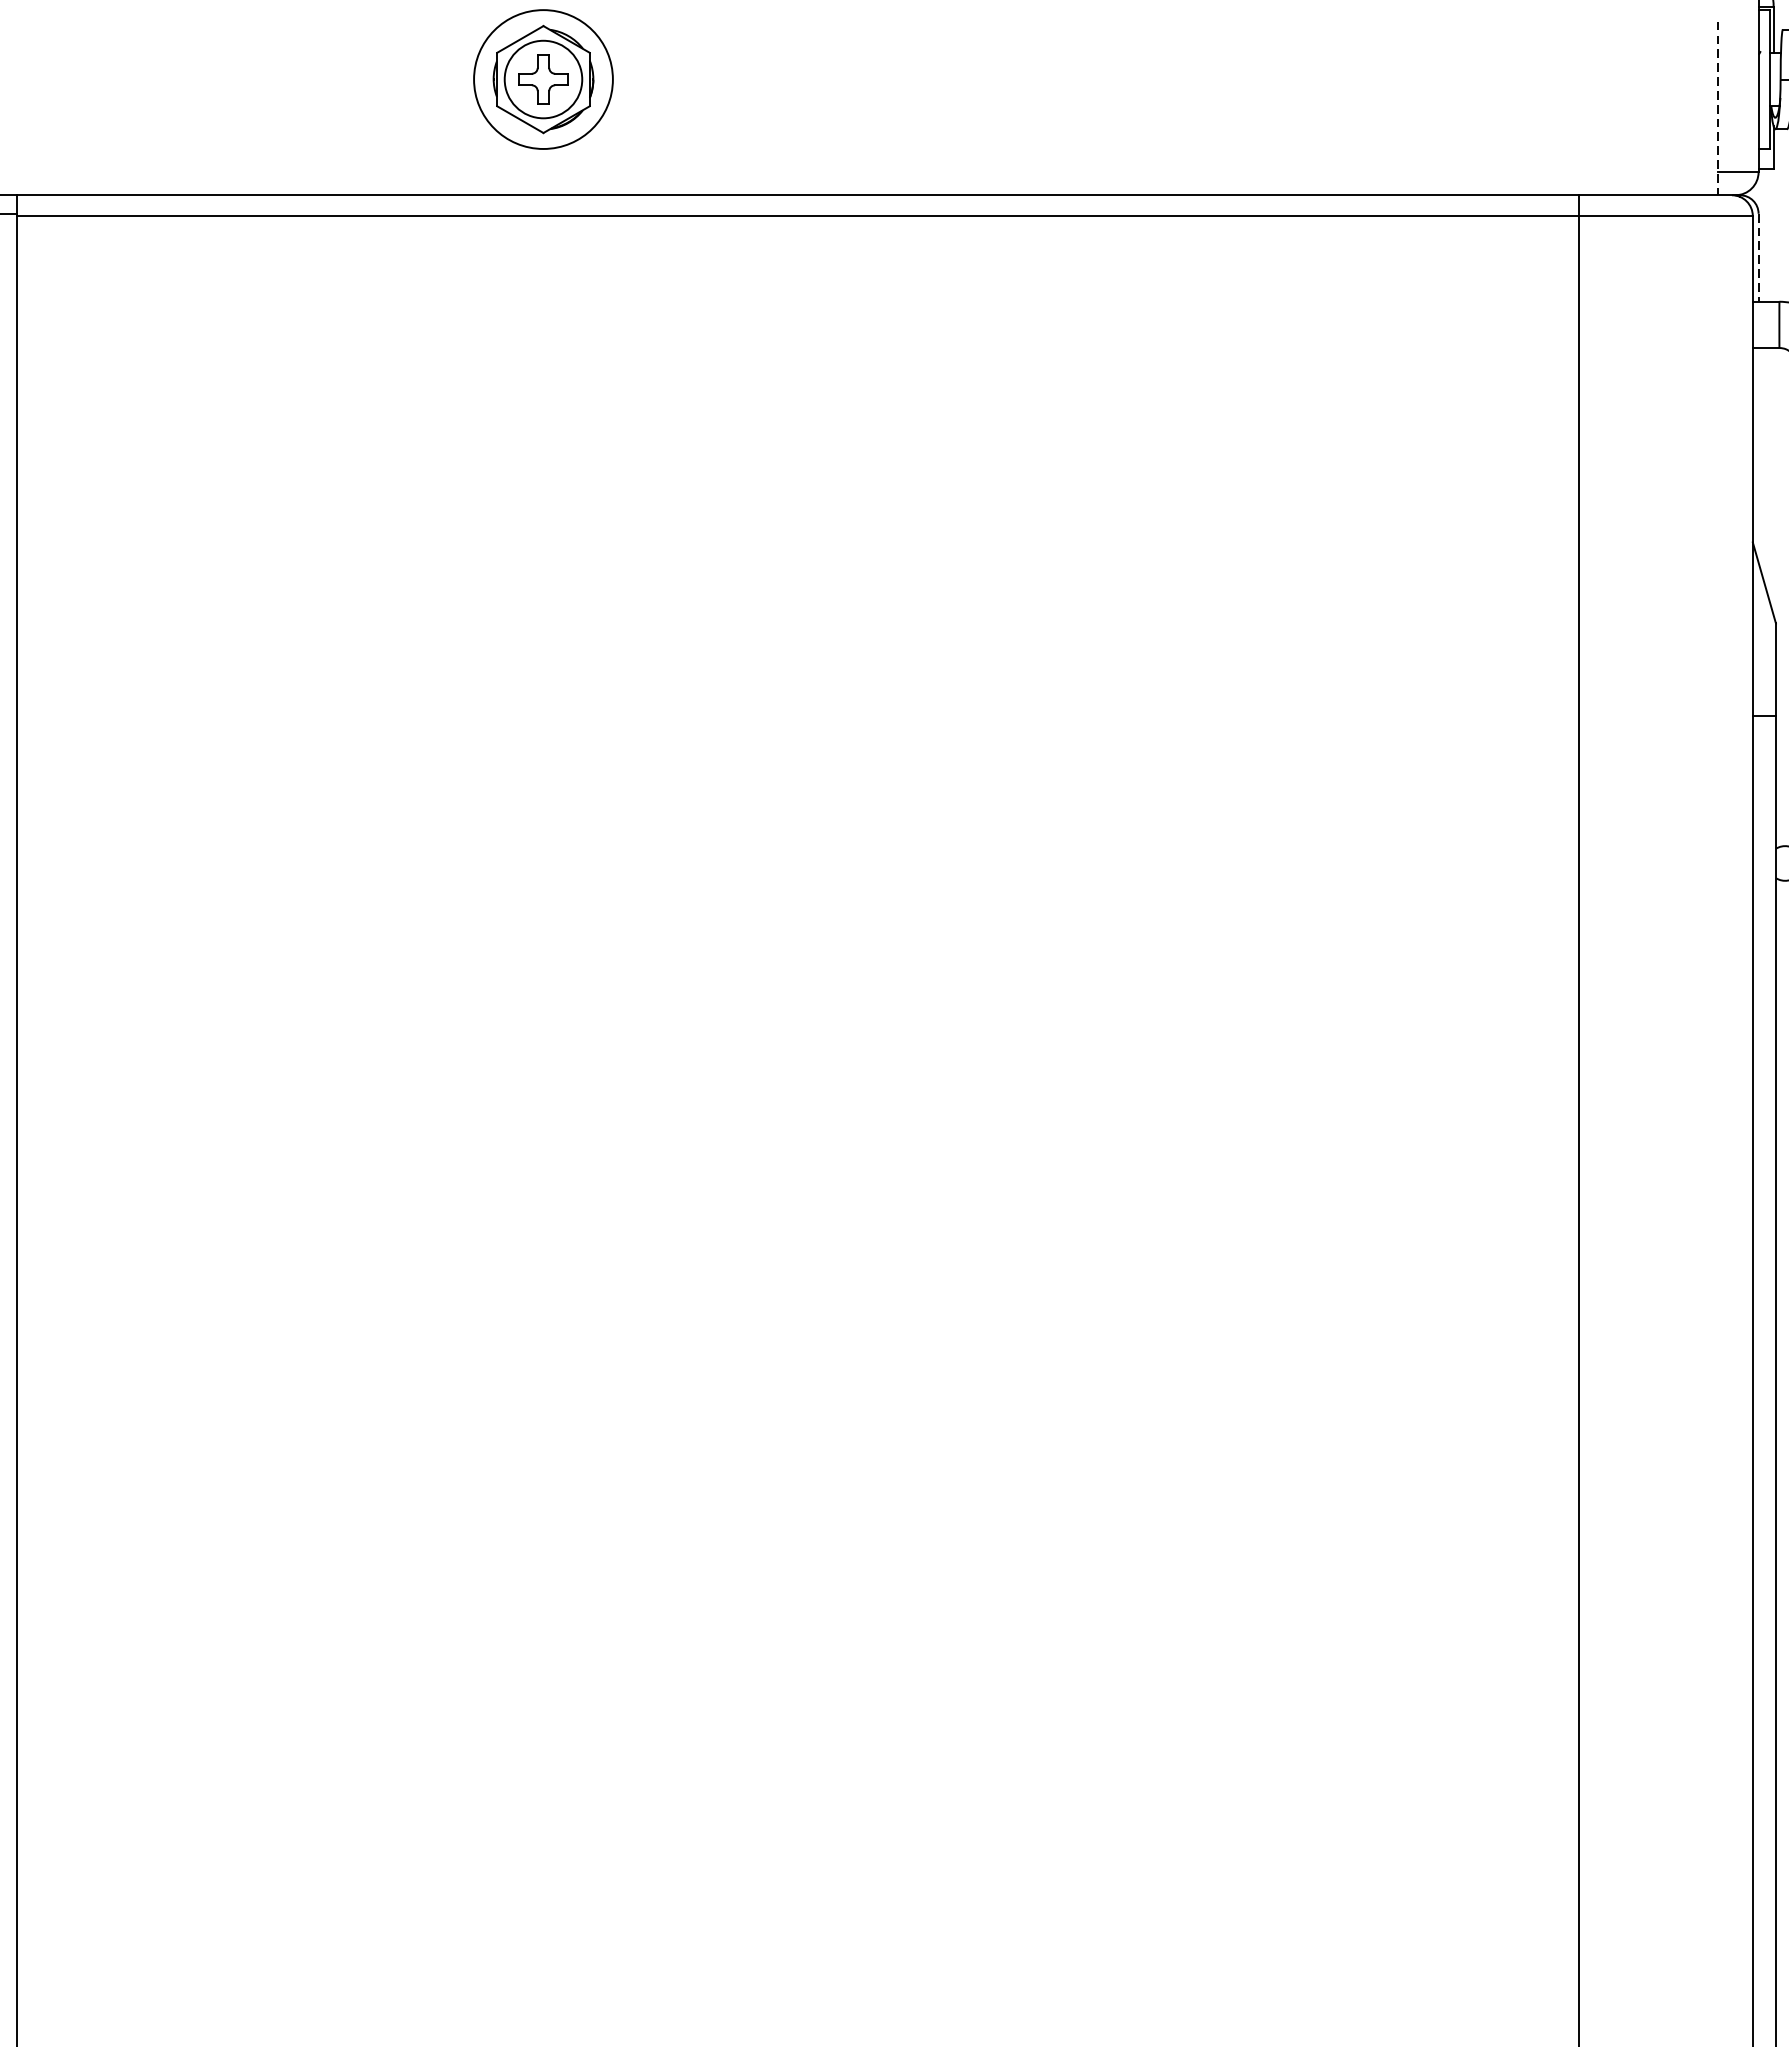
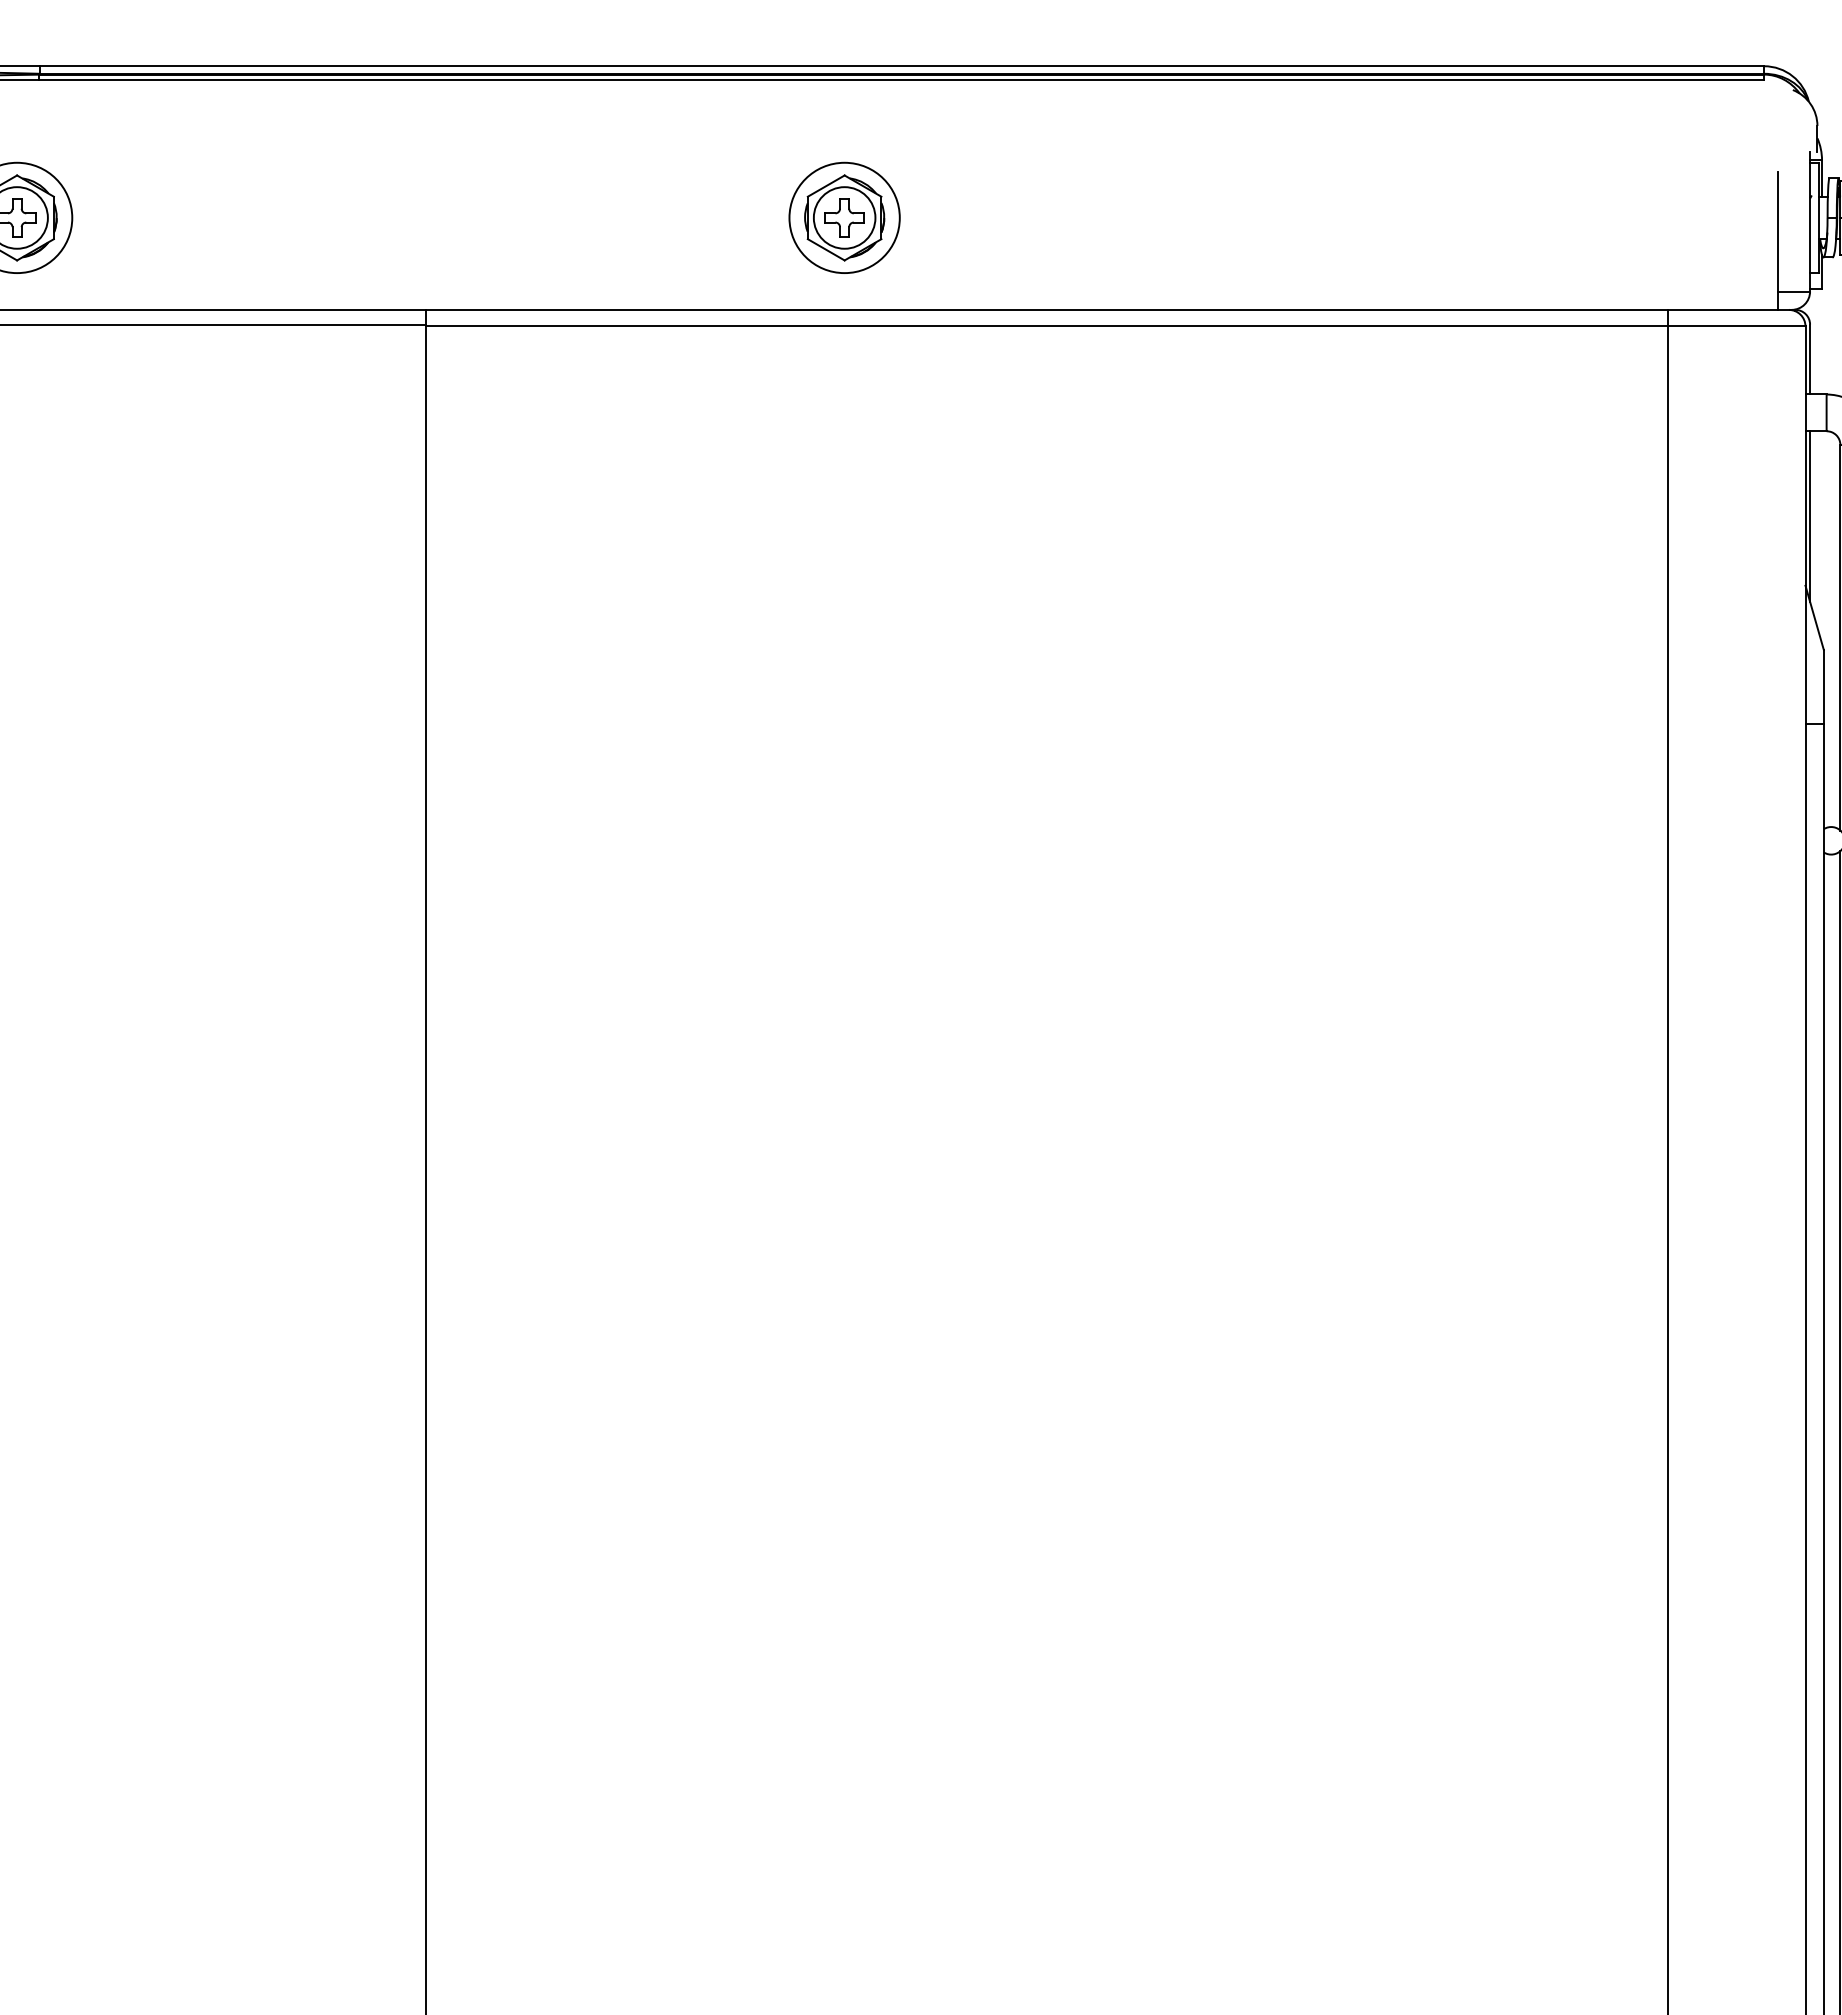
line: (1717, 107) -> (1777, 240), dashed -> solid
line: (1759, 257) -> (1810, 359), dashed -> solid
line: (1759, 455) -> (1810, 516), added

